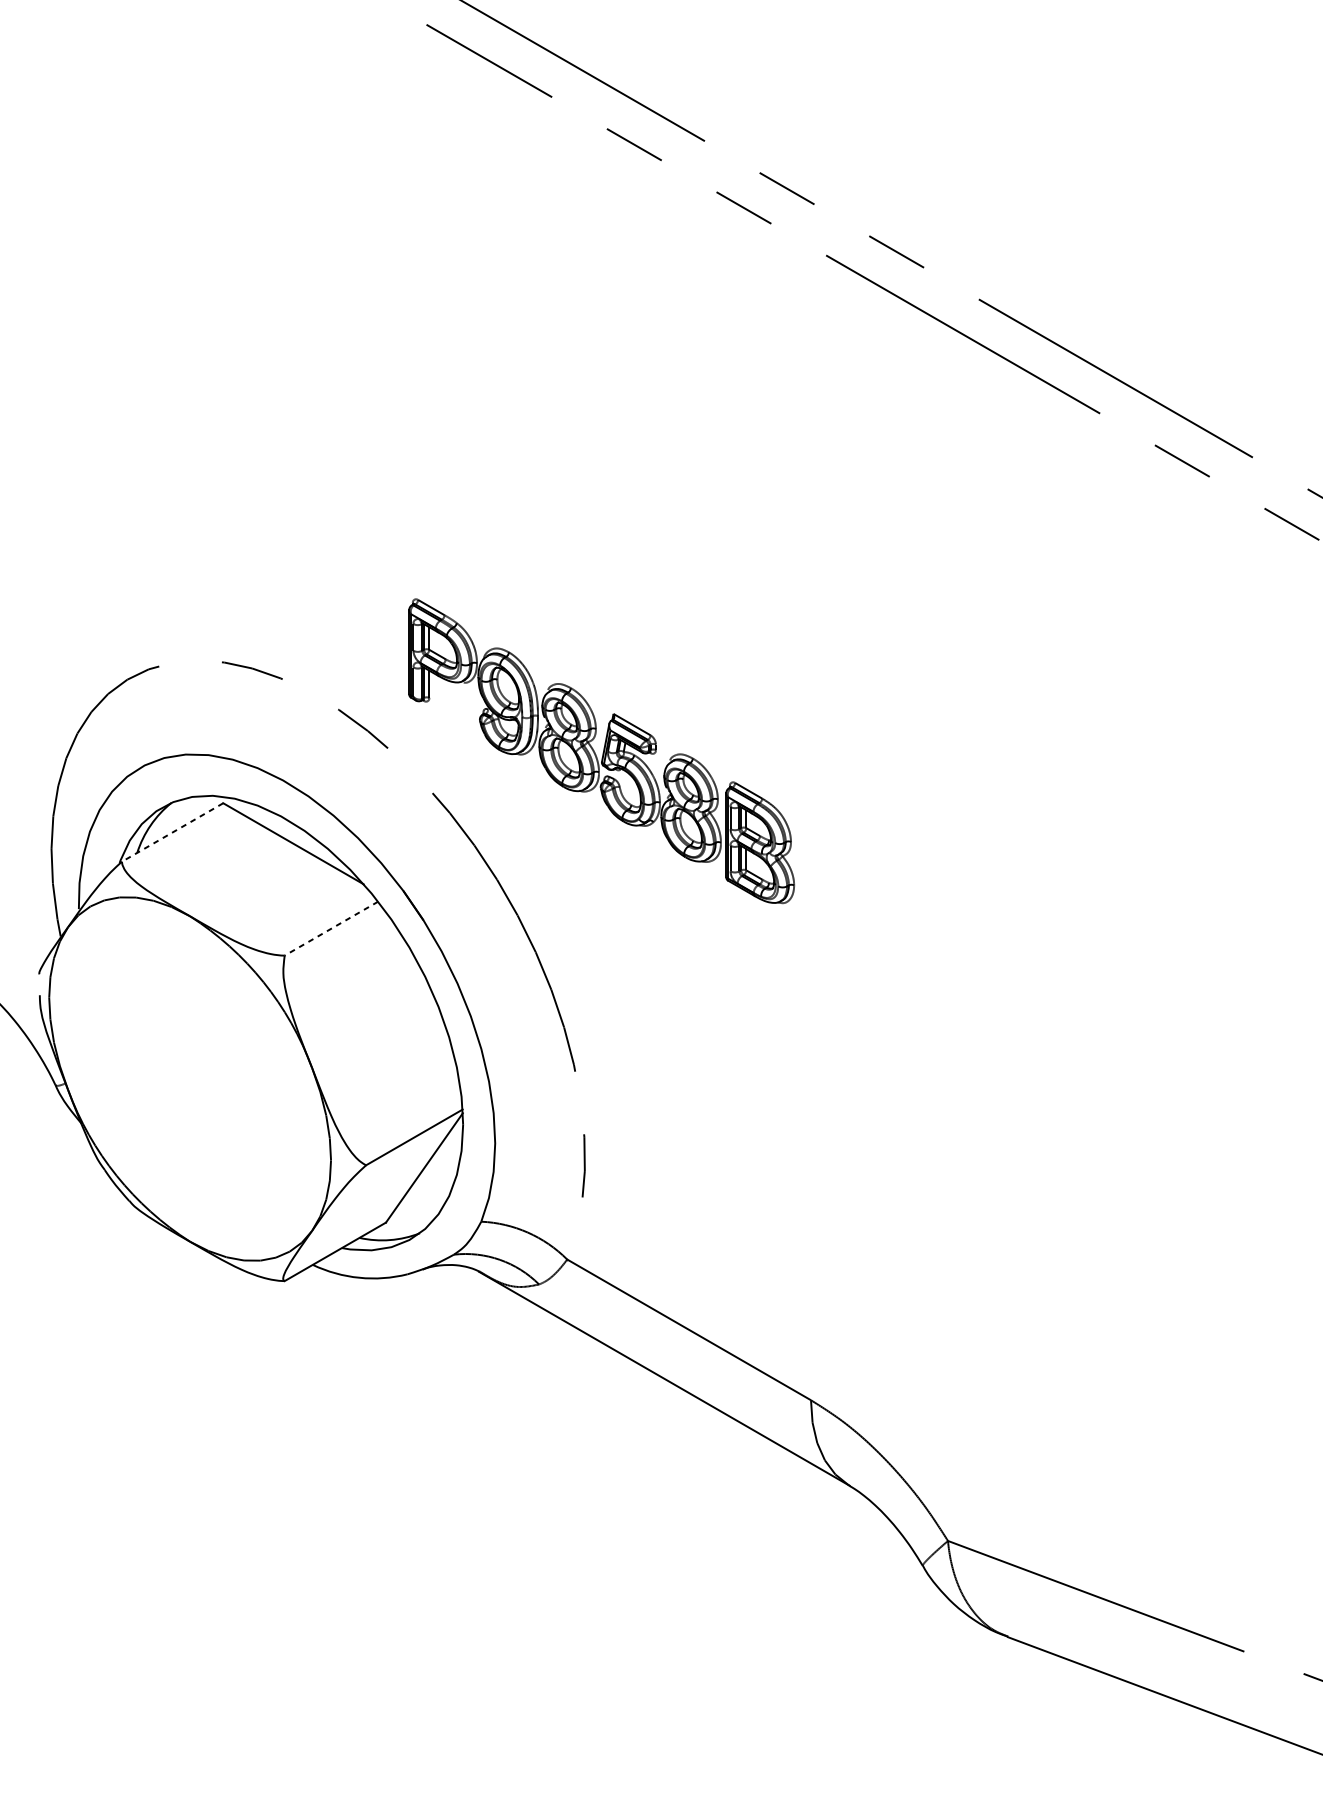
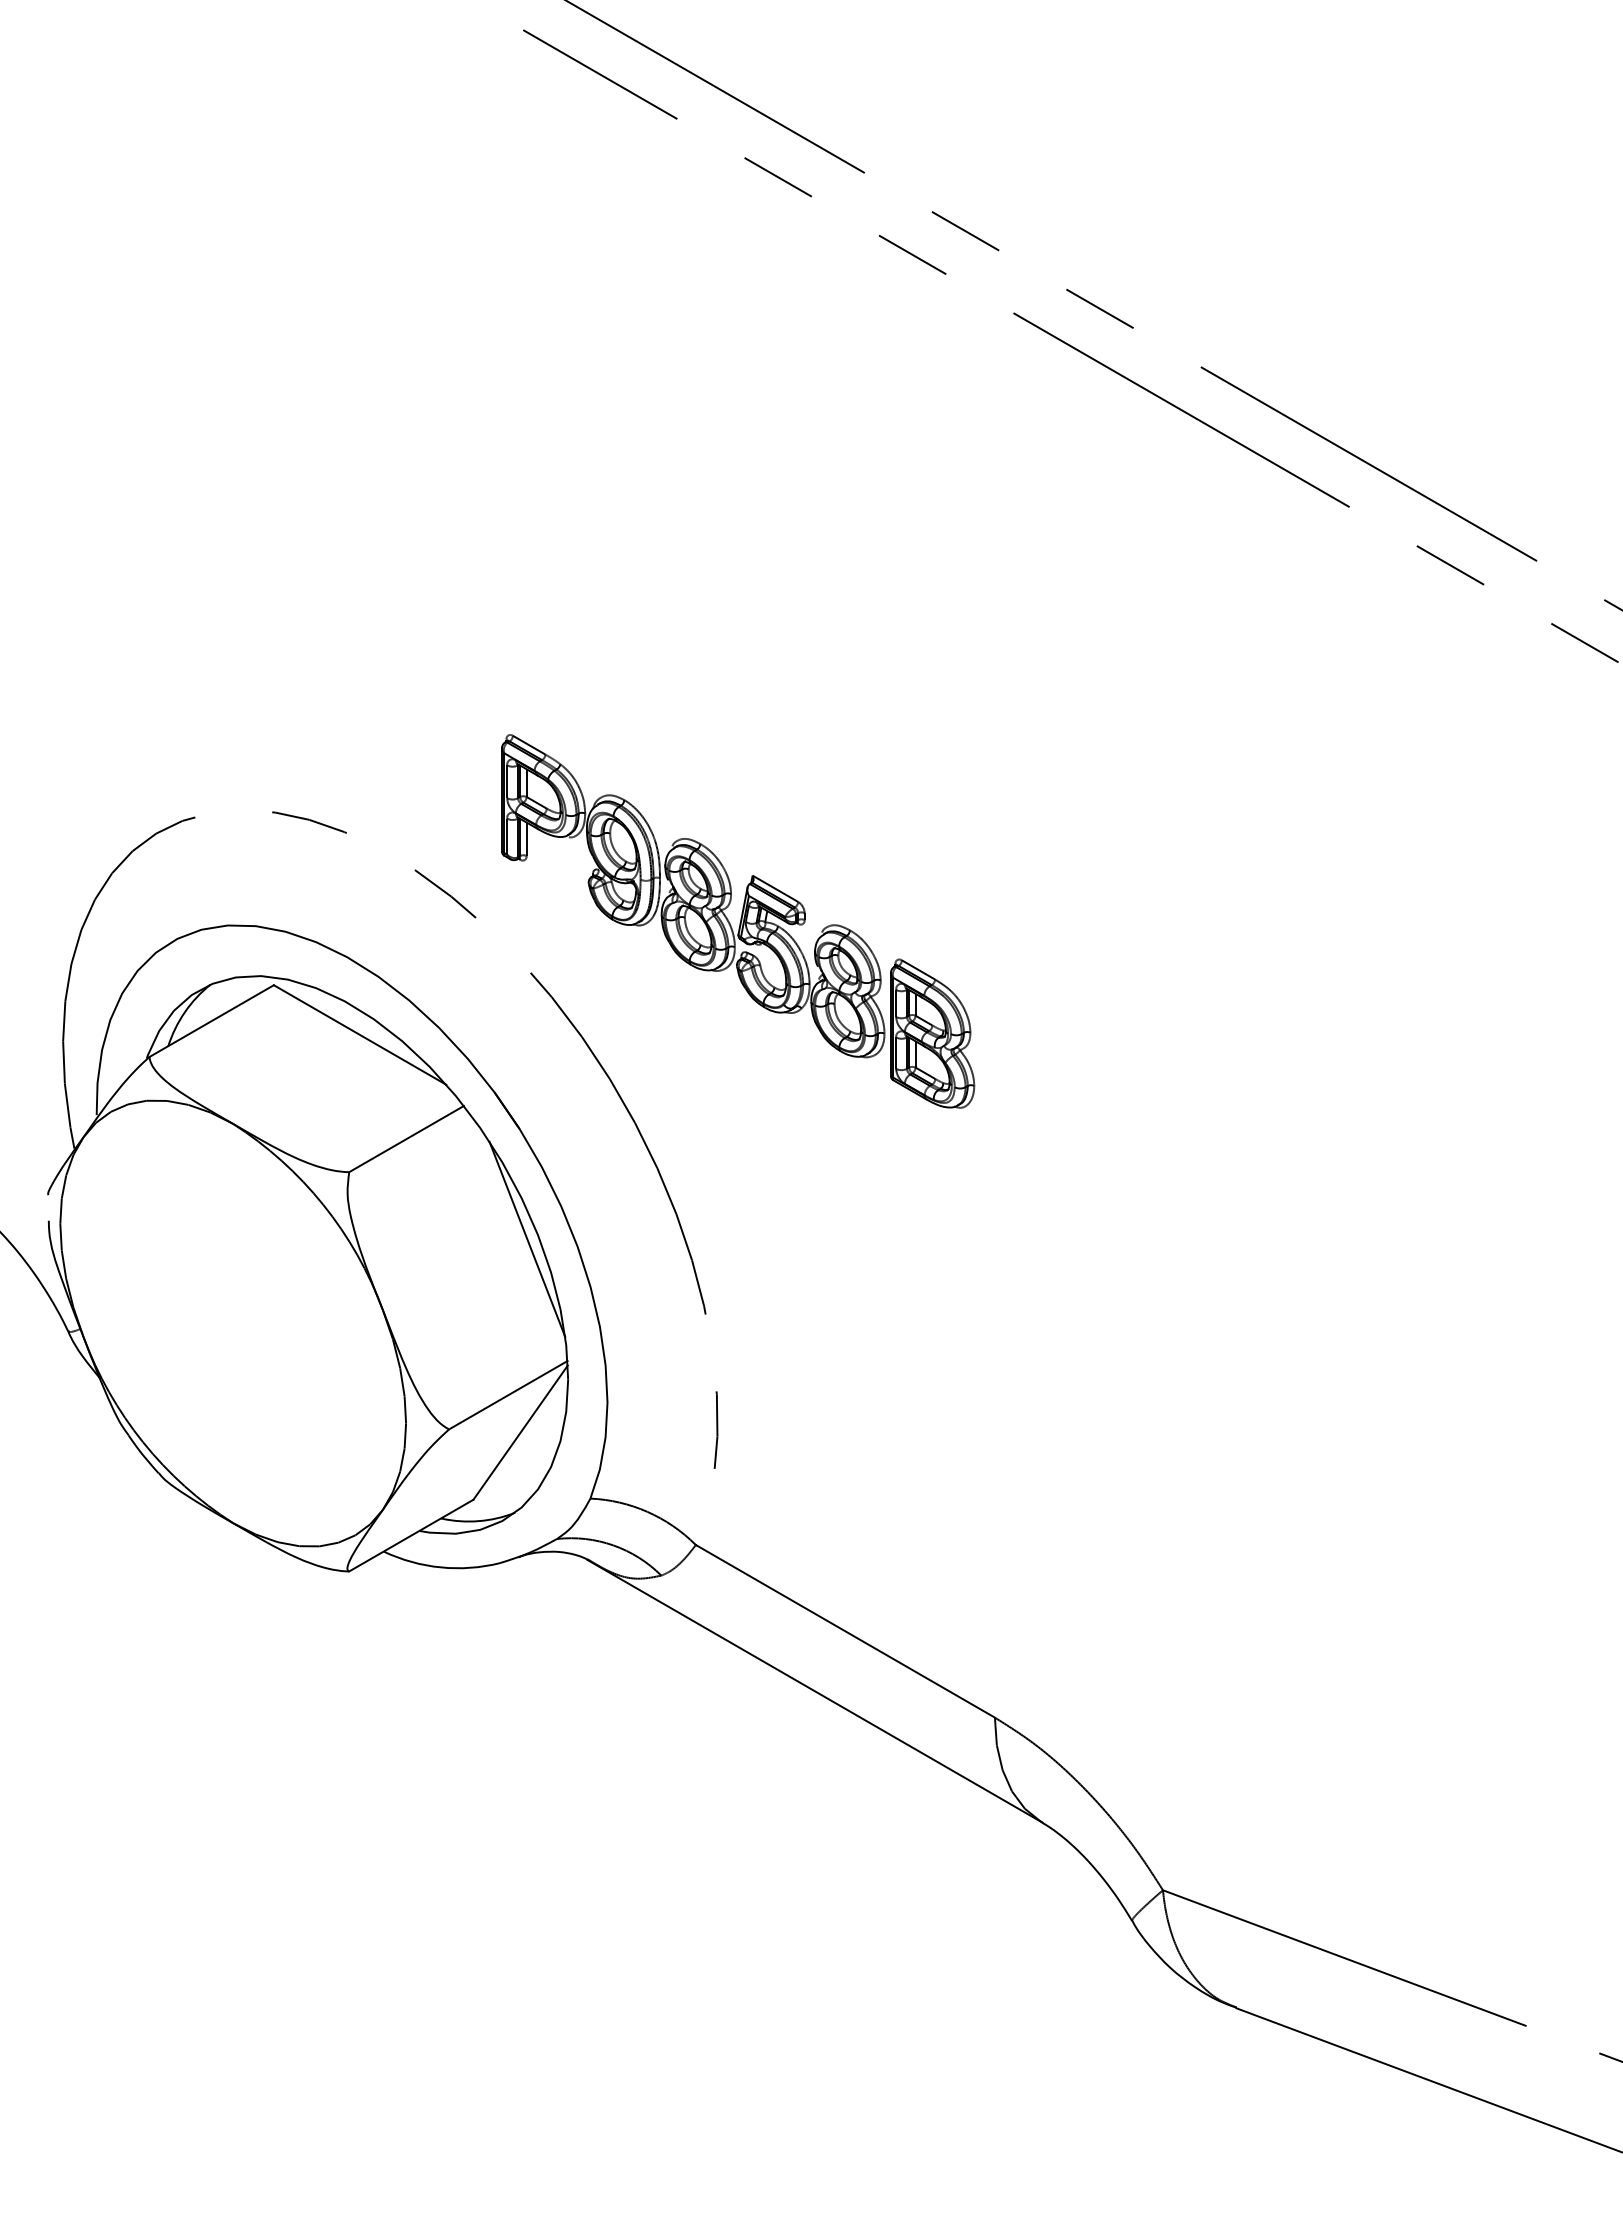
line: (172, 832) -> (211, 1021), dashed -> solid
line: (331, 929) -> (406, 1139), dashed -> solid
line: (430, 1009) -> (527, 1238), added

